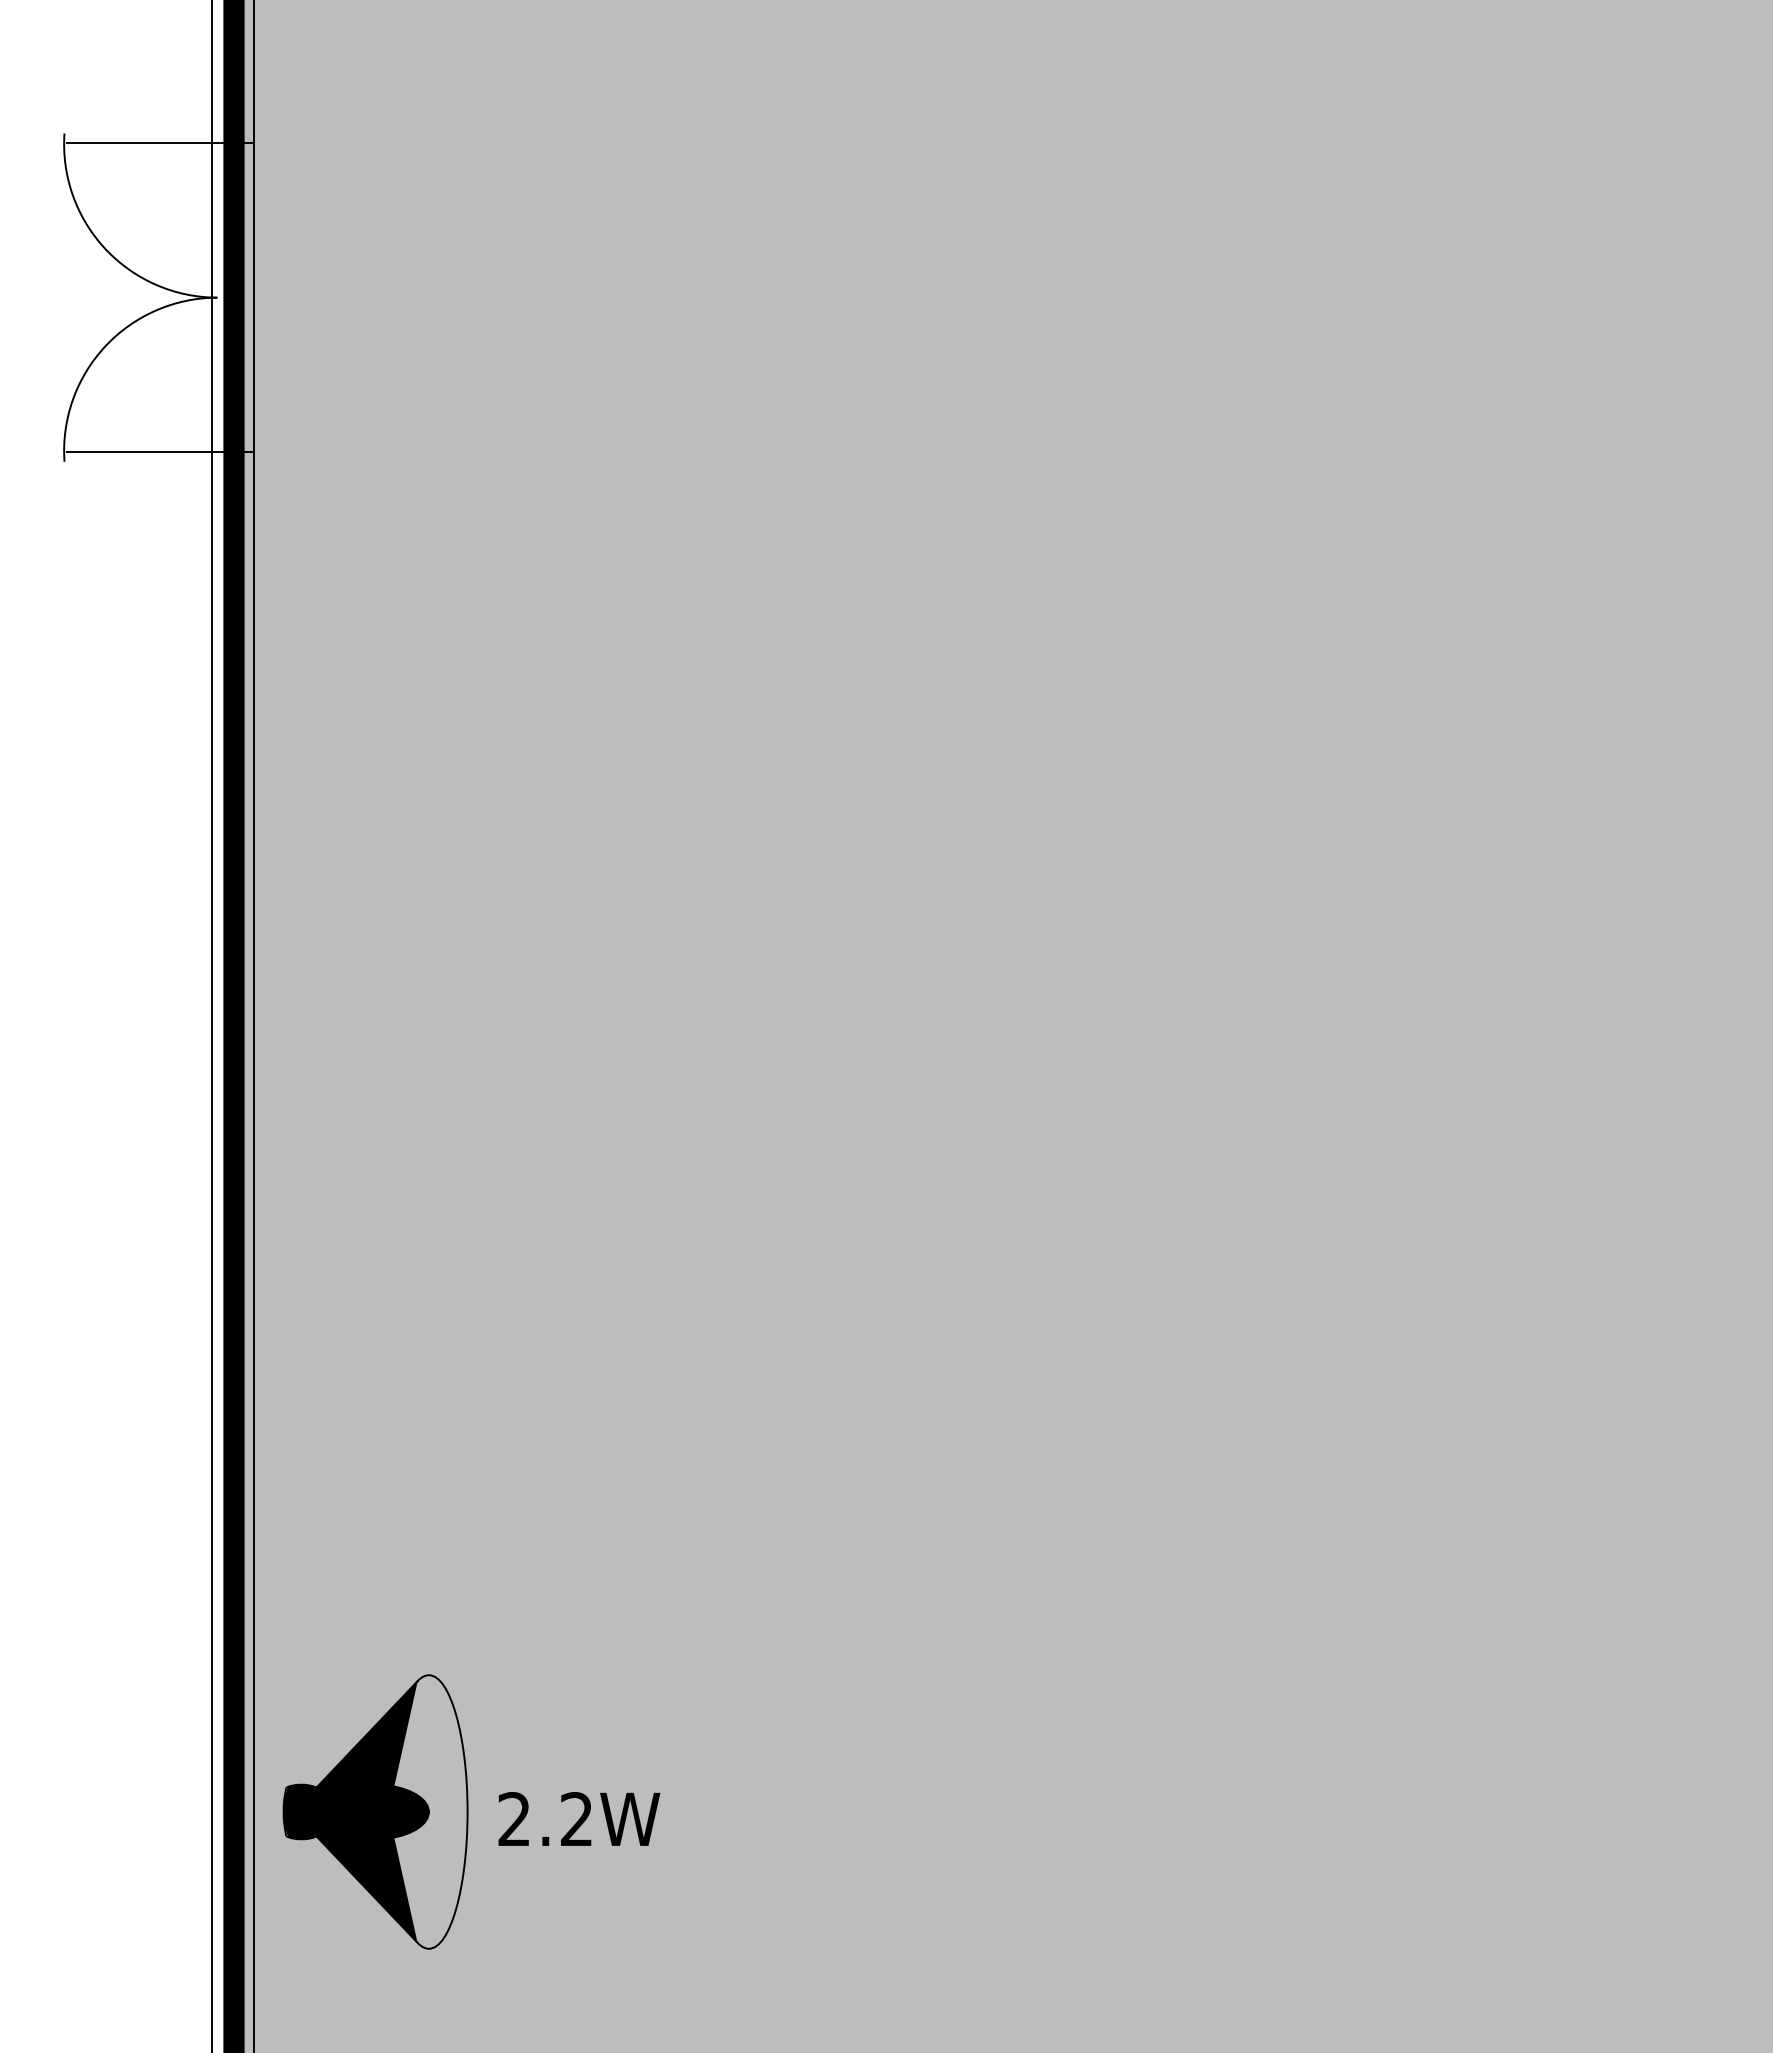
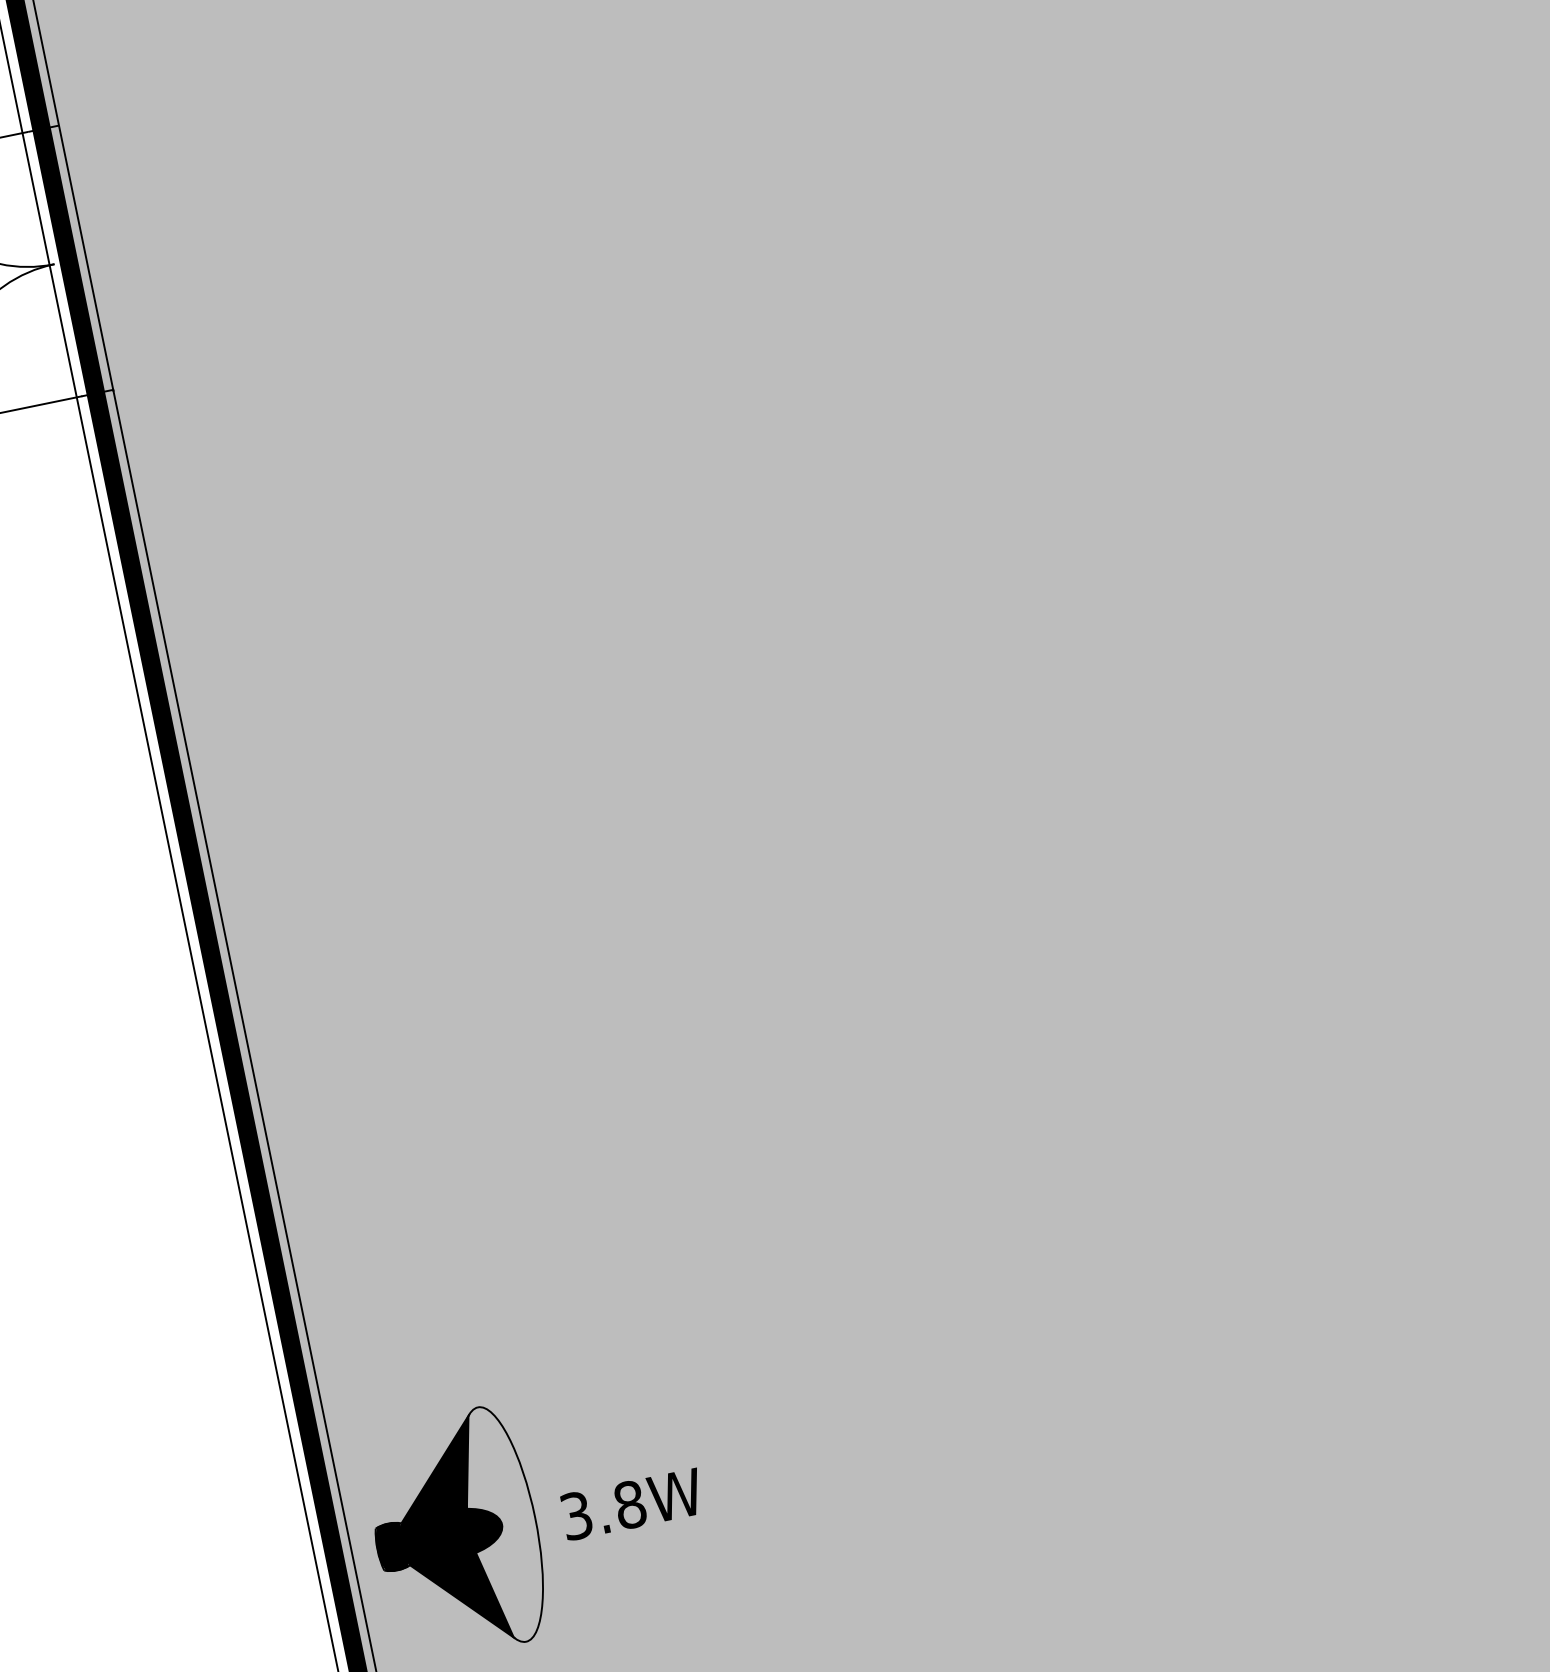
text: (545, 1819) -> (603, 1510), 2.2W -> 3.8W

